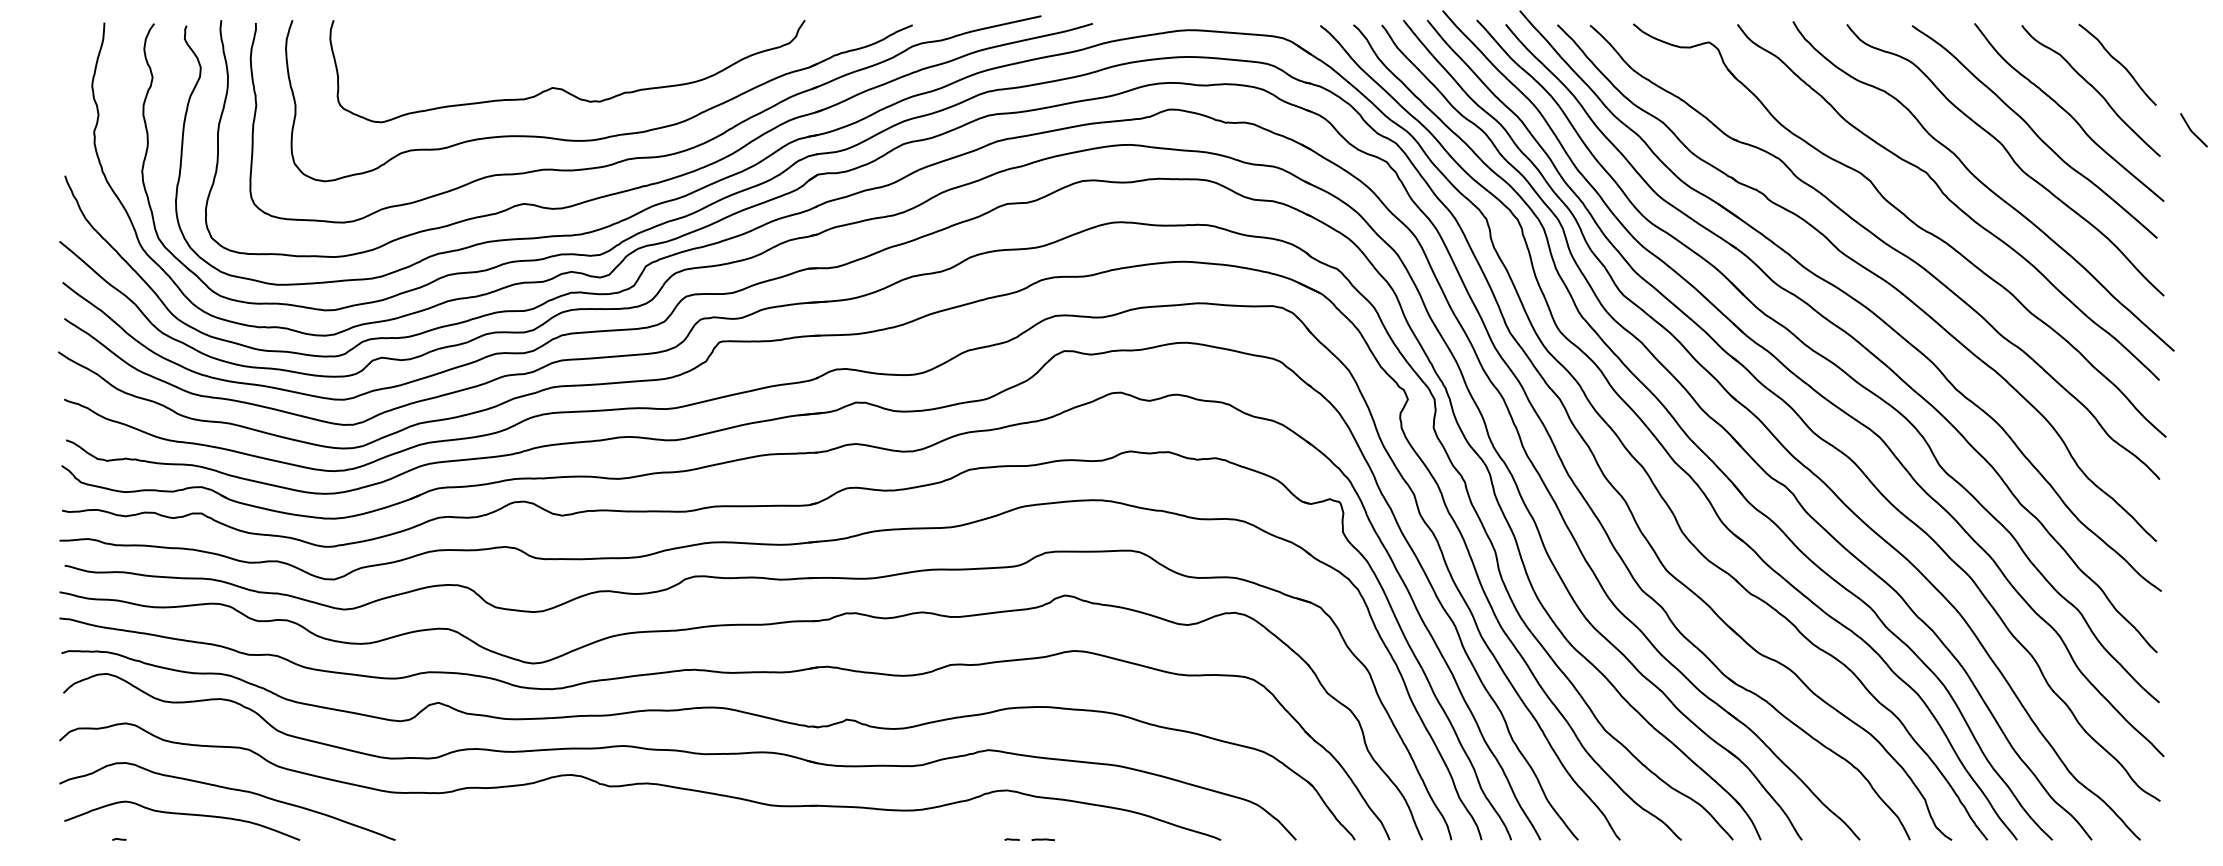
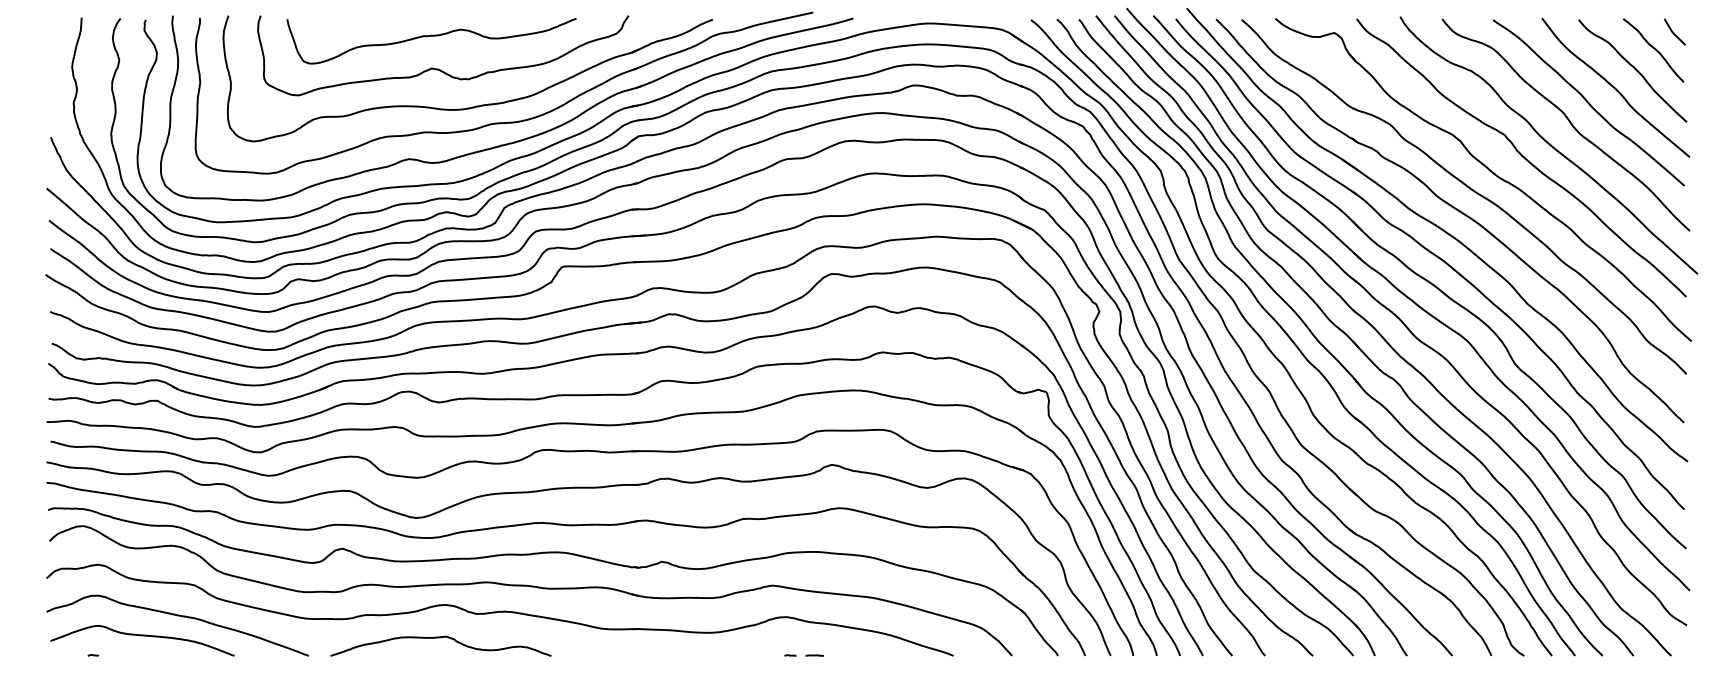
curve: (549, 47) -> (429, 37), added
curve: (2192, 130) -> (1673, 32), moved
curve: (564, 817) -> (440, 638), added

